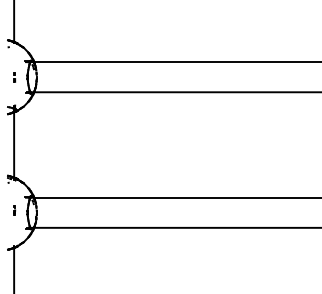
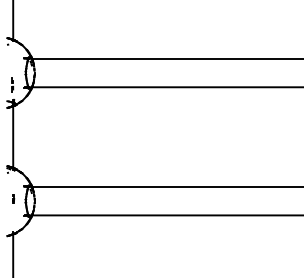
part: (14, 76) -> (12, 84), moved

